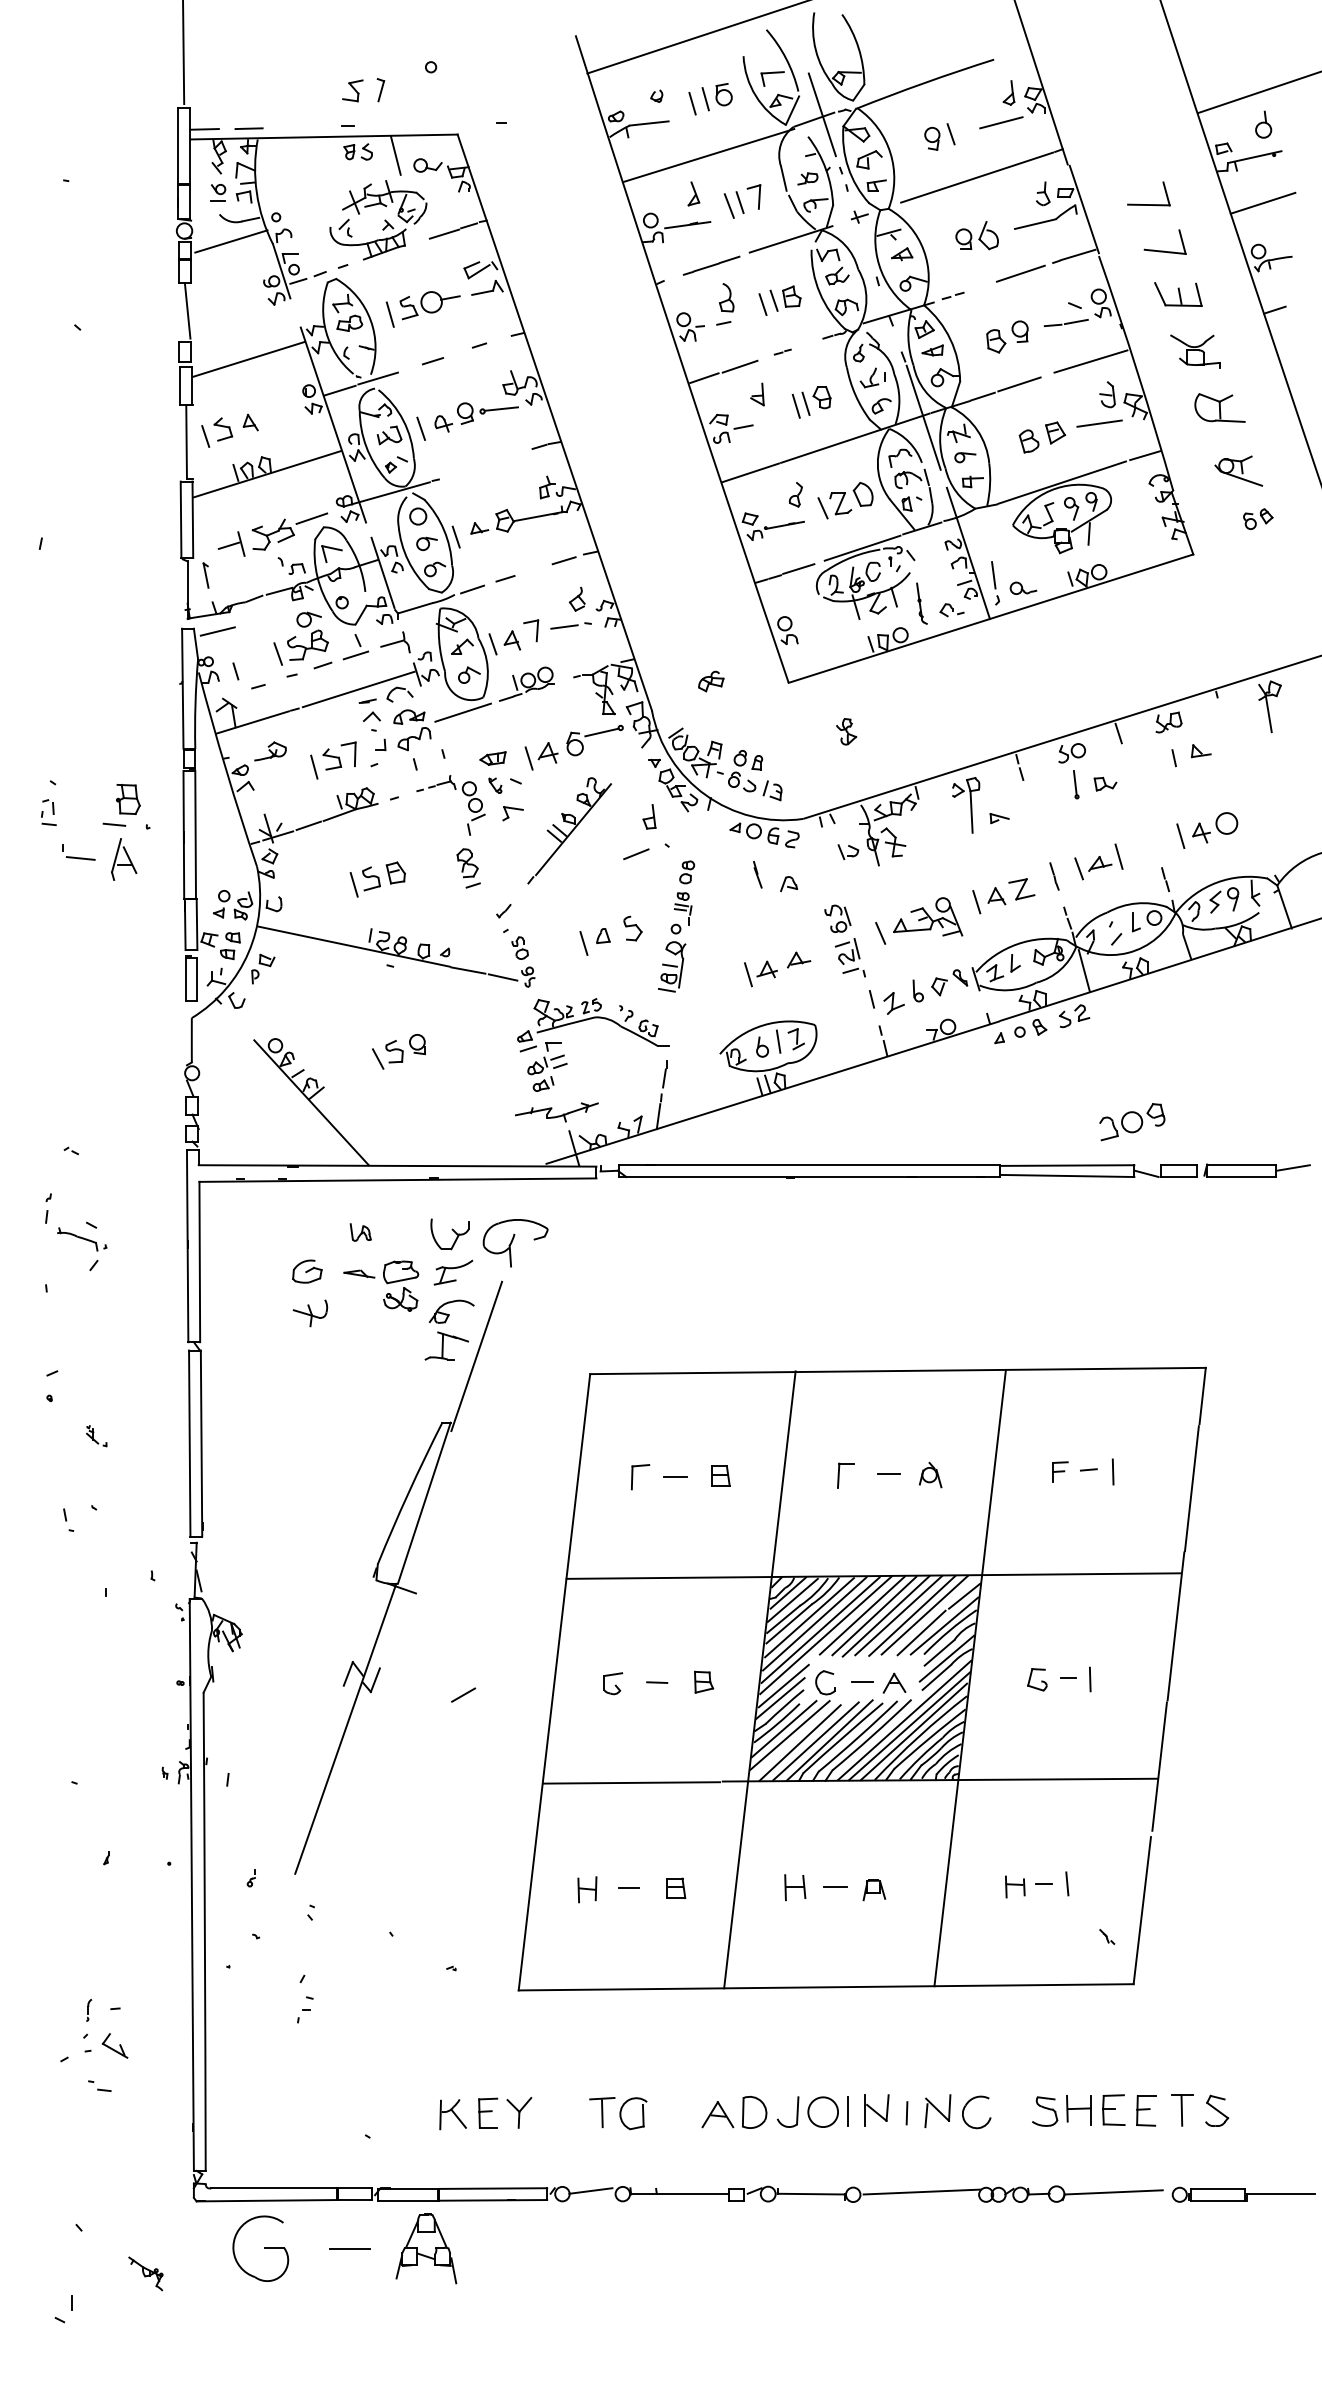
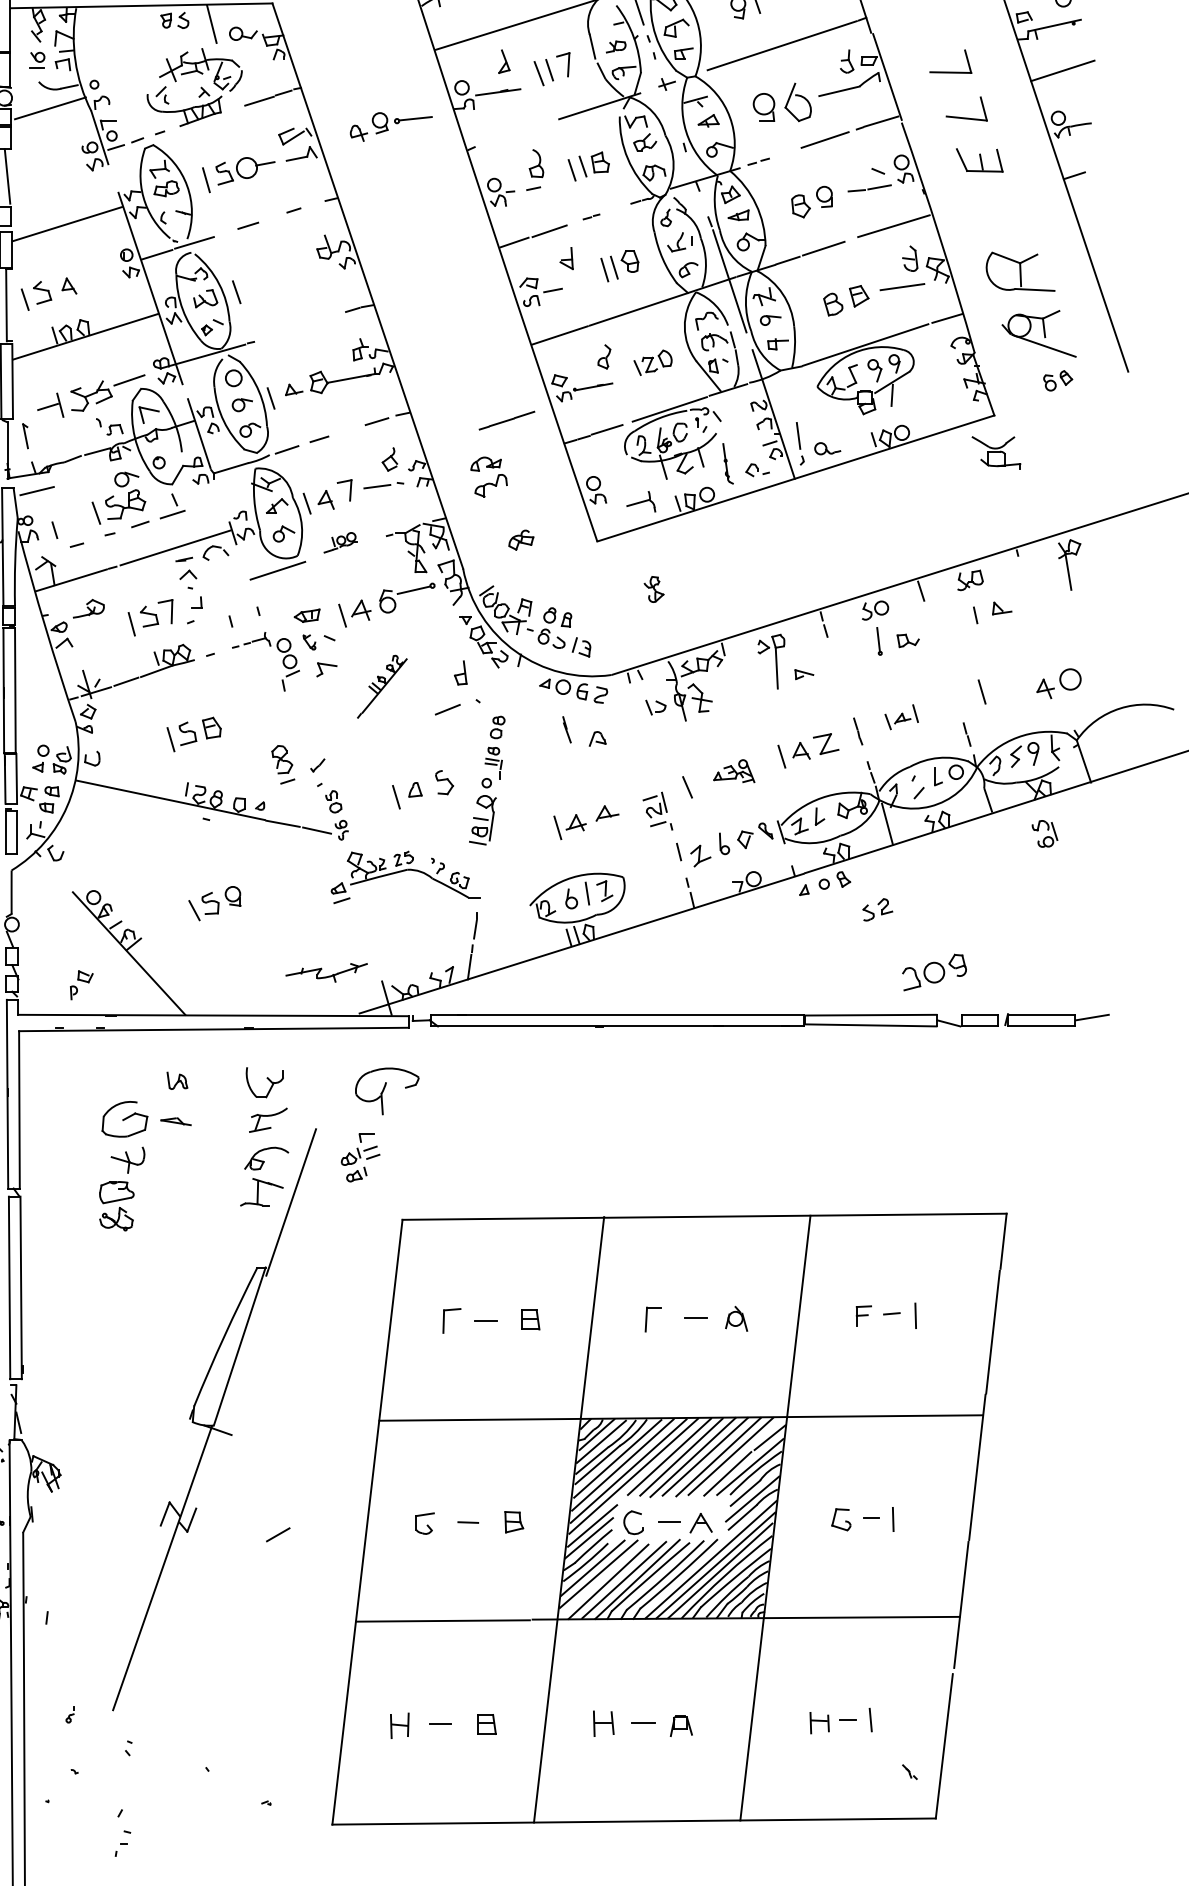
part: (976, 235) -> (781, 102), size x1.4
line: (711, 265) -> (506, 420), moved
part: (1195, 351) -> (996, 452), moved
part: (1219, 407) -> (1020, 271), size x1.4
part: (476, 417) -> (391, 127), moved
part: (1238, 470) -> (1038, 333), size x1.6
part: (845, 500) -> (653, 362), size x0.7
part: (395, 642) -> (641, 501), moved
part: (526, 683) -> (340, 542), size x0.6
part: (412, 730) -> (489, 477), moved
part: (1215, 827) -> (1059, 683), moved
part: (569, 830) -> (382, 686), size x0.6
part: (1098, 861) -> (901, 716), size x0.7
part: (468, 868) -> (283, 764), moved
part: (928, 916) -> (734, 770), size x0.6
part: (837, 918) -> (1044, 833), moved
part: (263, 968) -> (81, 984), moved
part: (1074, 1016) -> (877, 910), moved
part: (547, 1066) -> (360, 1157), moved
part: (556, 1112) -> (326, 972), moved
part: (515, 1243) -> (387, 1091), moved
part: (307, 1271) -> (125, 1119), size x1.6
part: (401, 1285) -> (117, 1205), moved

